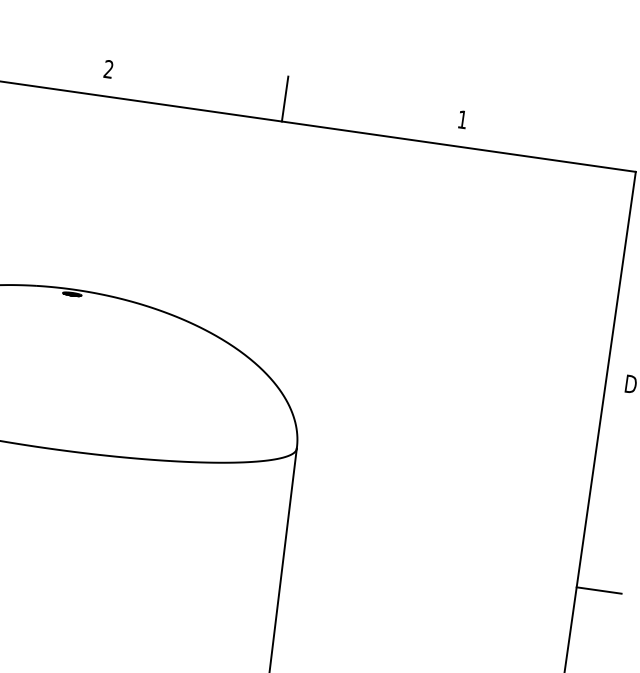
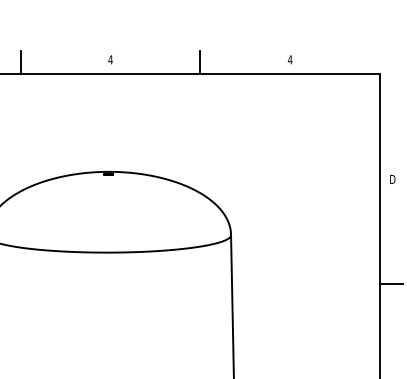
text: (108, 68) -> (110, 59), 2 -> 4
text: (461, 118) -> (289, 59), 1 -> 4

